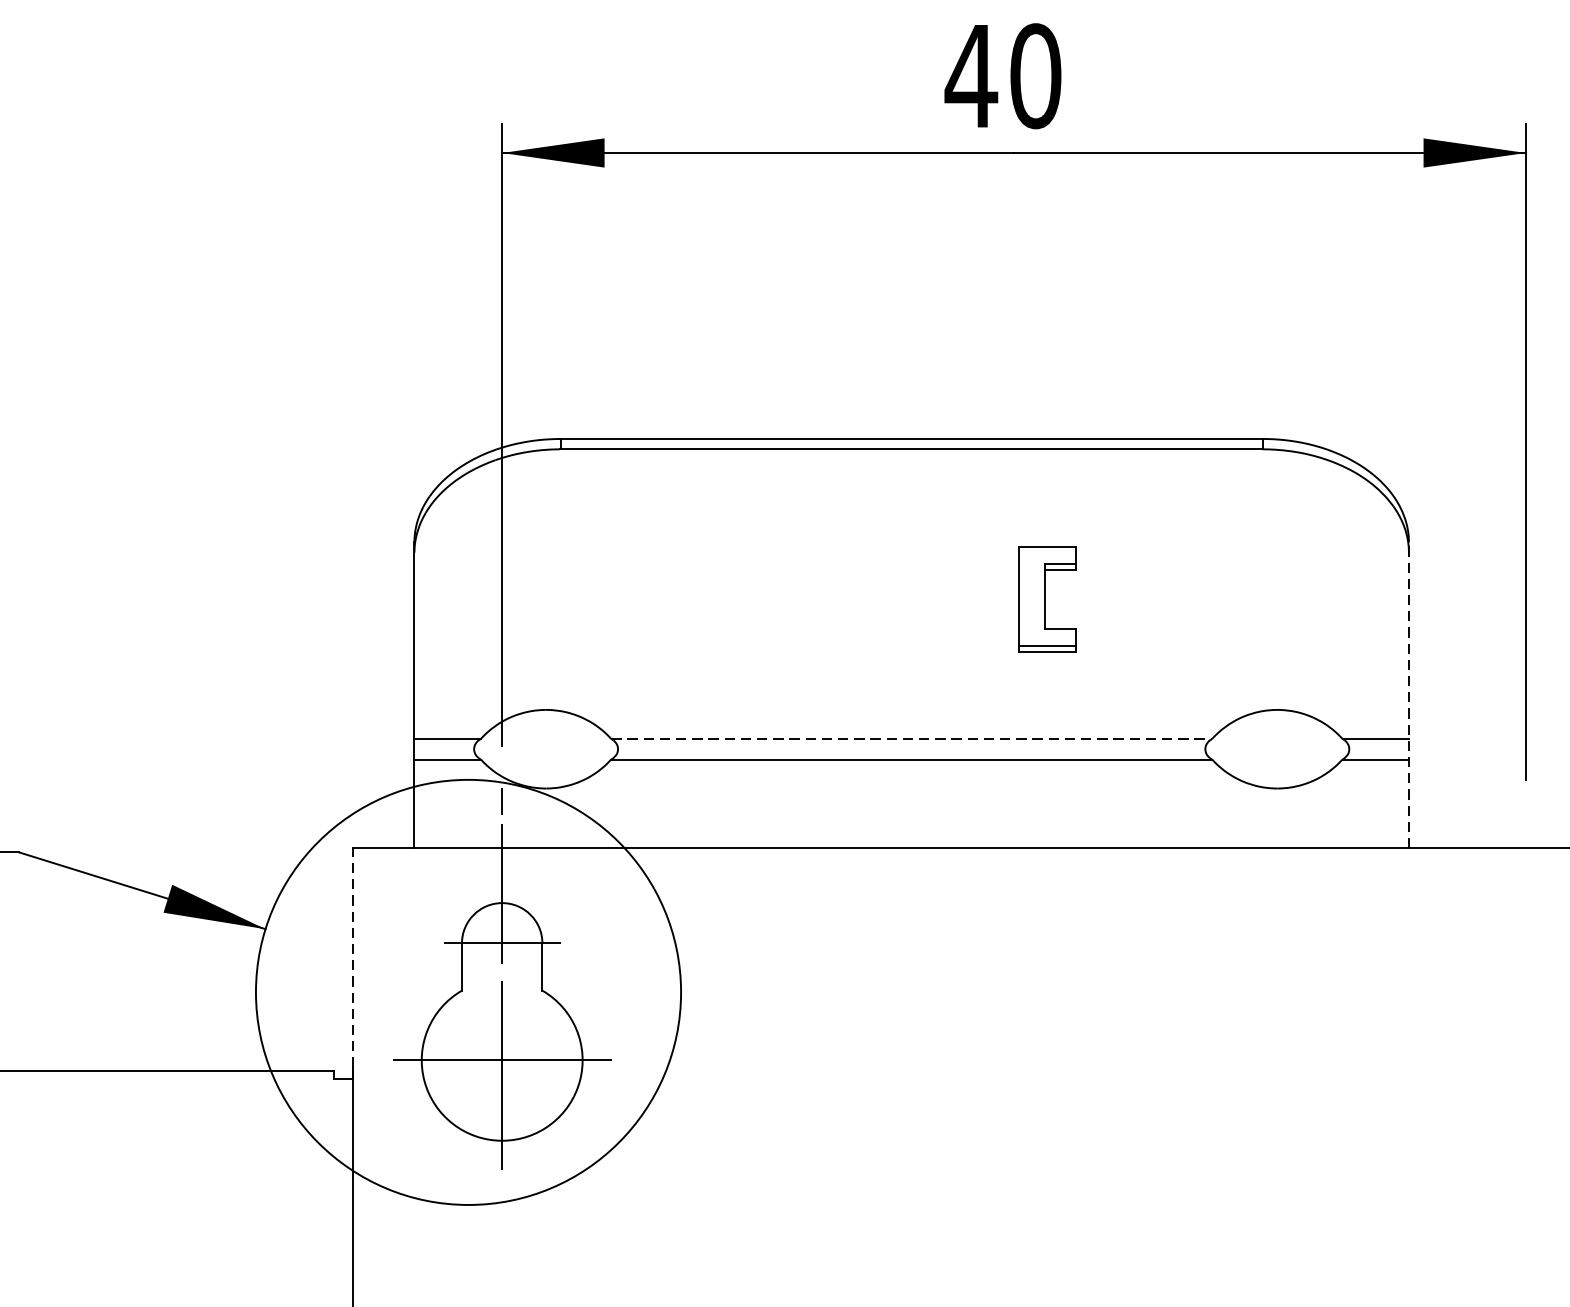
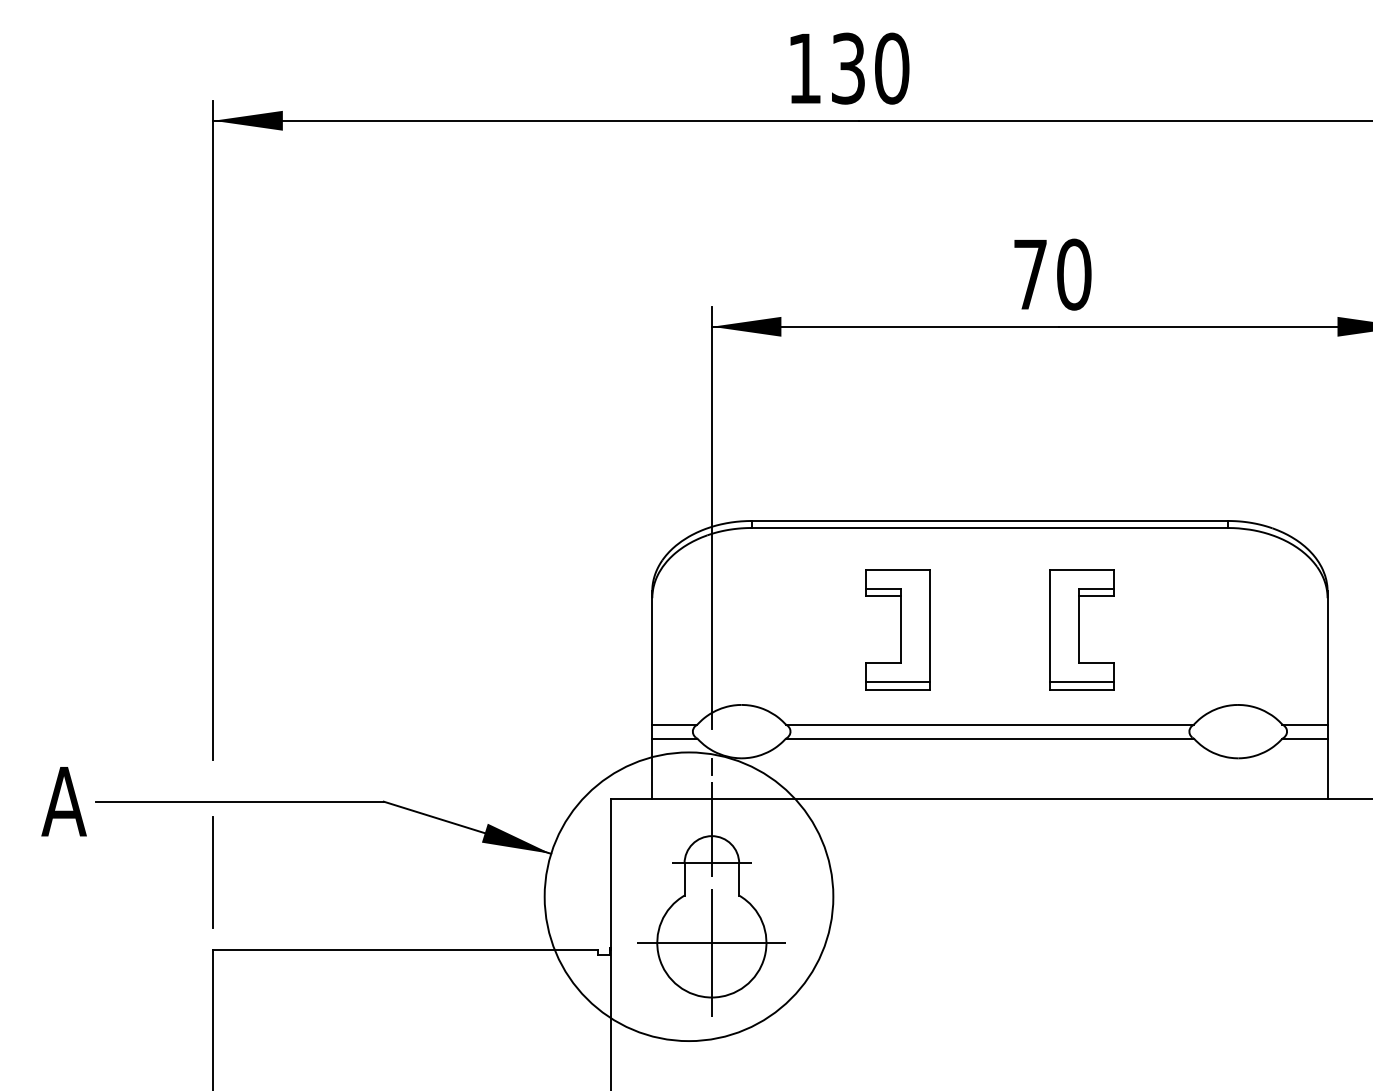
text: (971, 75) -> (1030, 274), 40 -> 70
part: (775, 598) -> (897, 629), added
part: (1046, 598) -> (1081, 629), size x1.67
line: (1408, 695) -> (1327, 695), dashed -> solid
line: (912, 738) -> (990, 724), dashed -> solid
line: (352, 956) -> (610, 872), dashed -> solid

